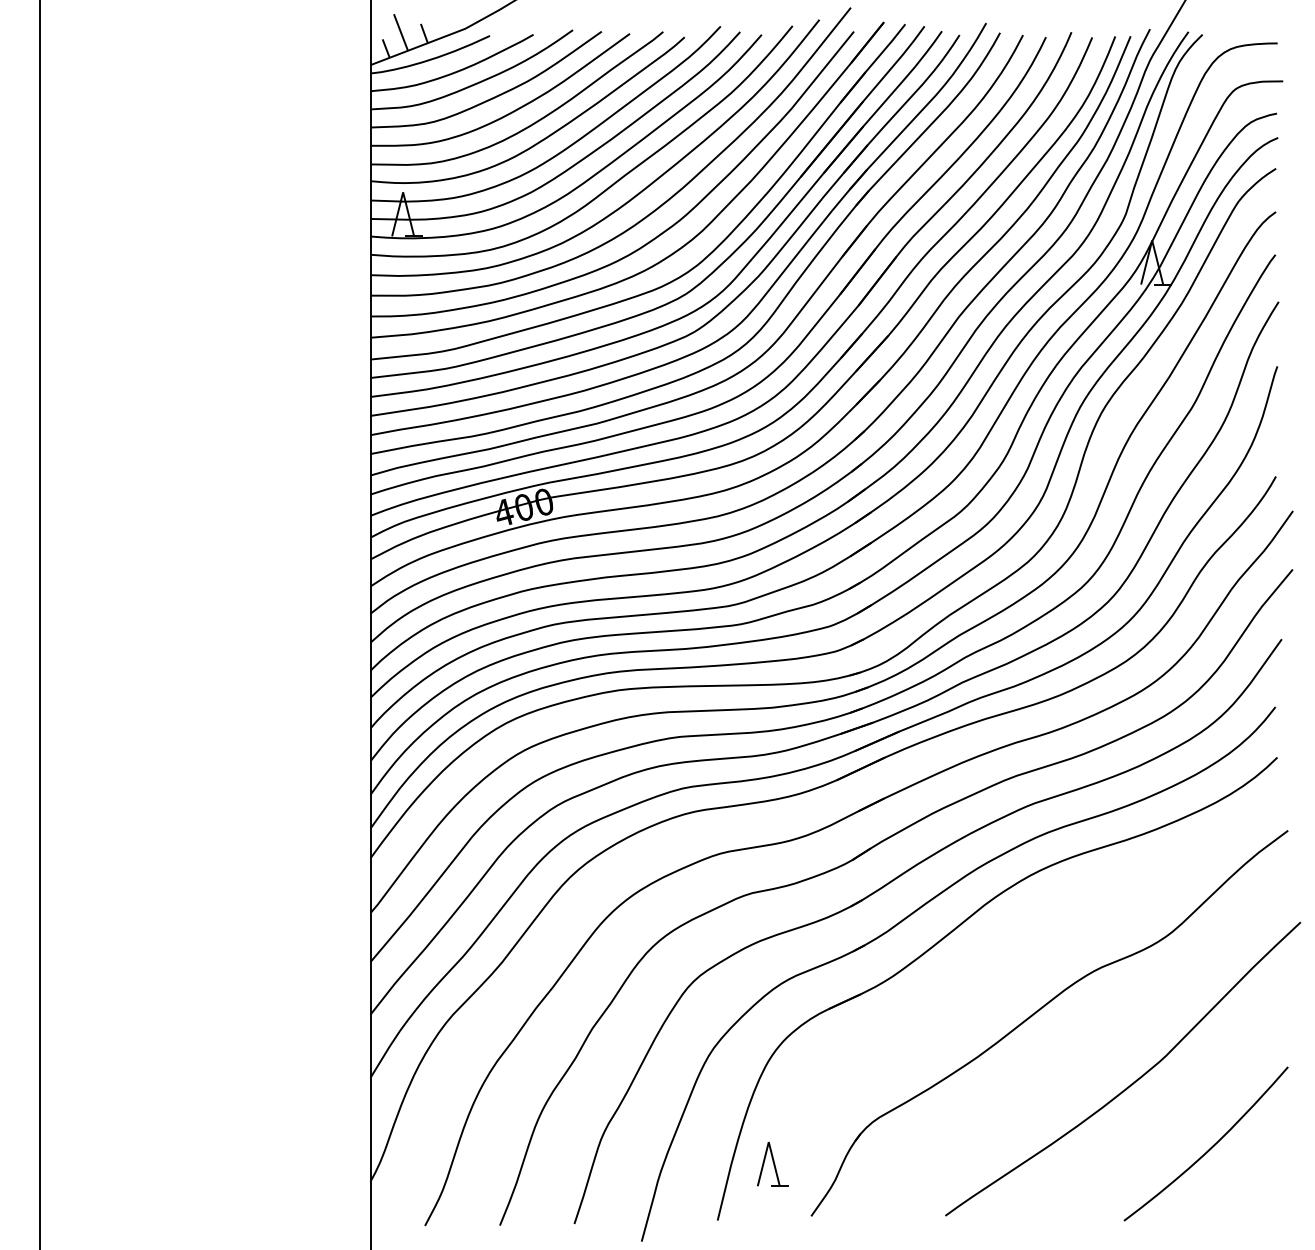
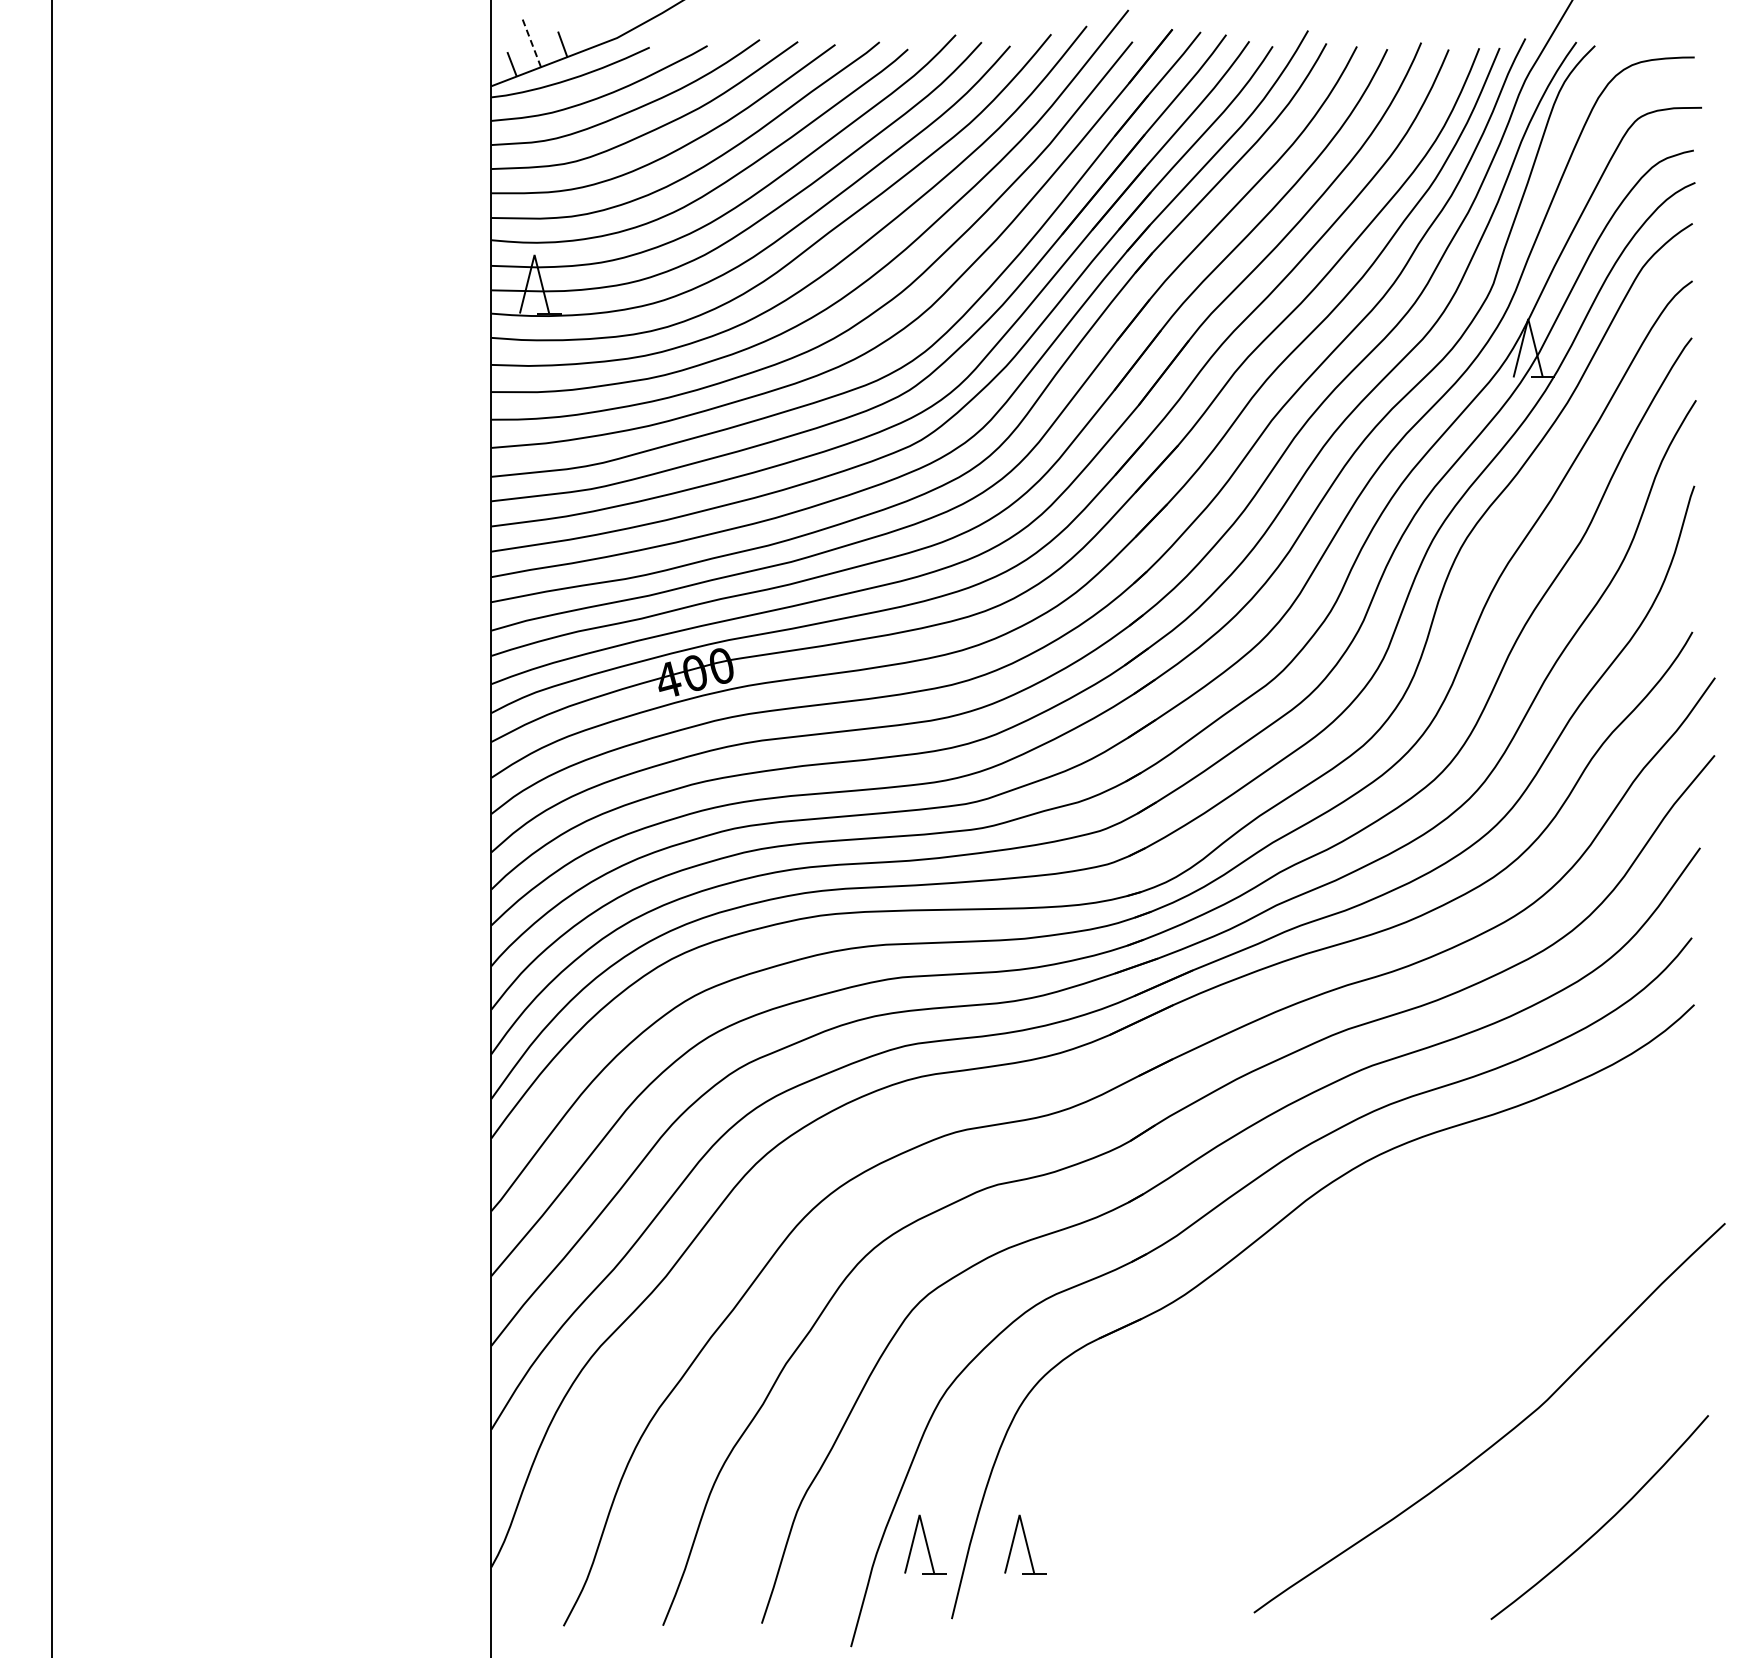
line: (400, 32) -> (531, 42), solid -> dashed
part: (1040, 1009) -> (1380, 1339), removed
part: (697, 1164) -> (925, 1544), added

